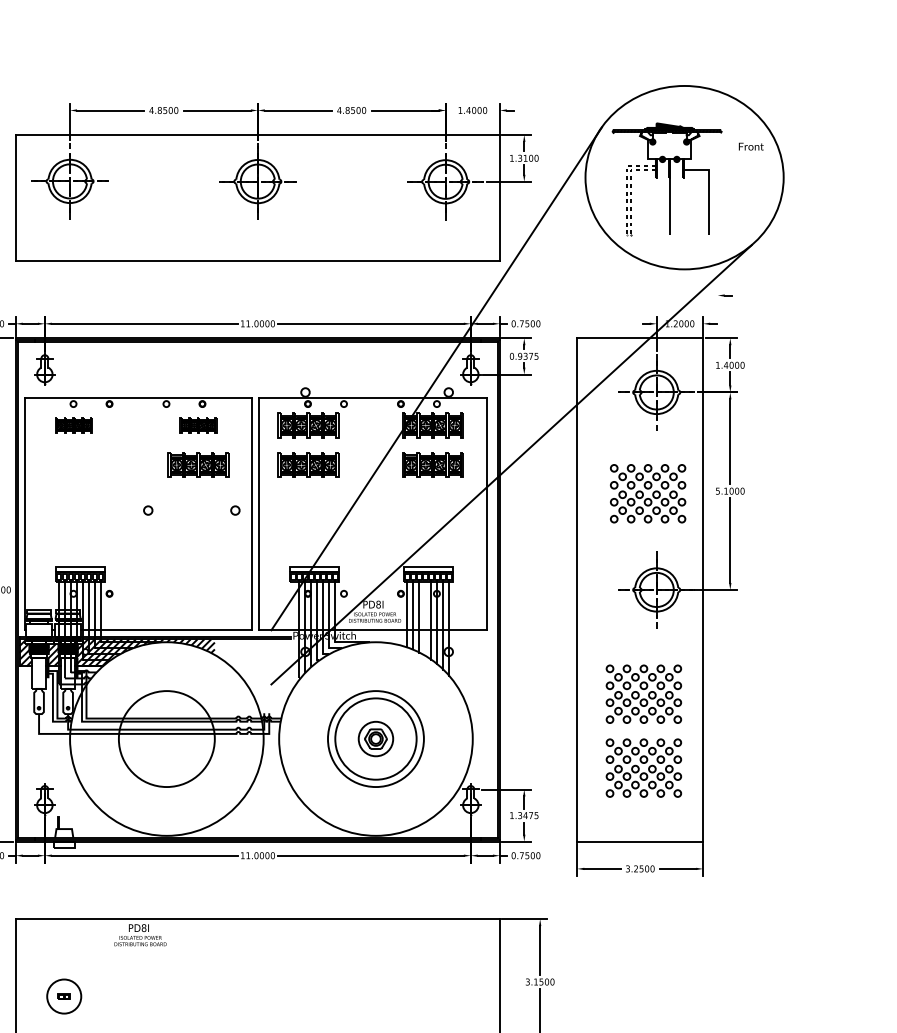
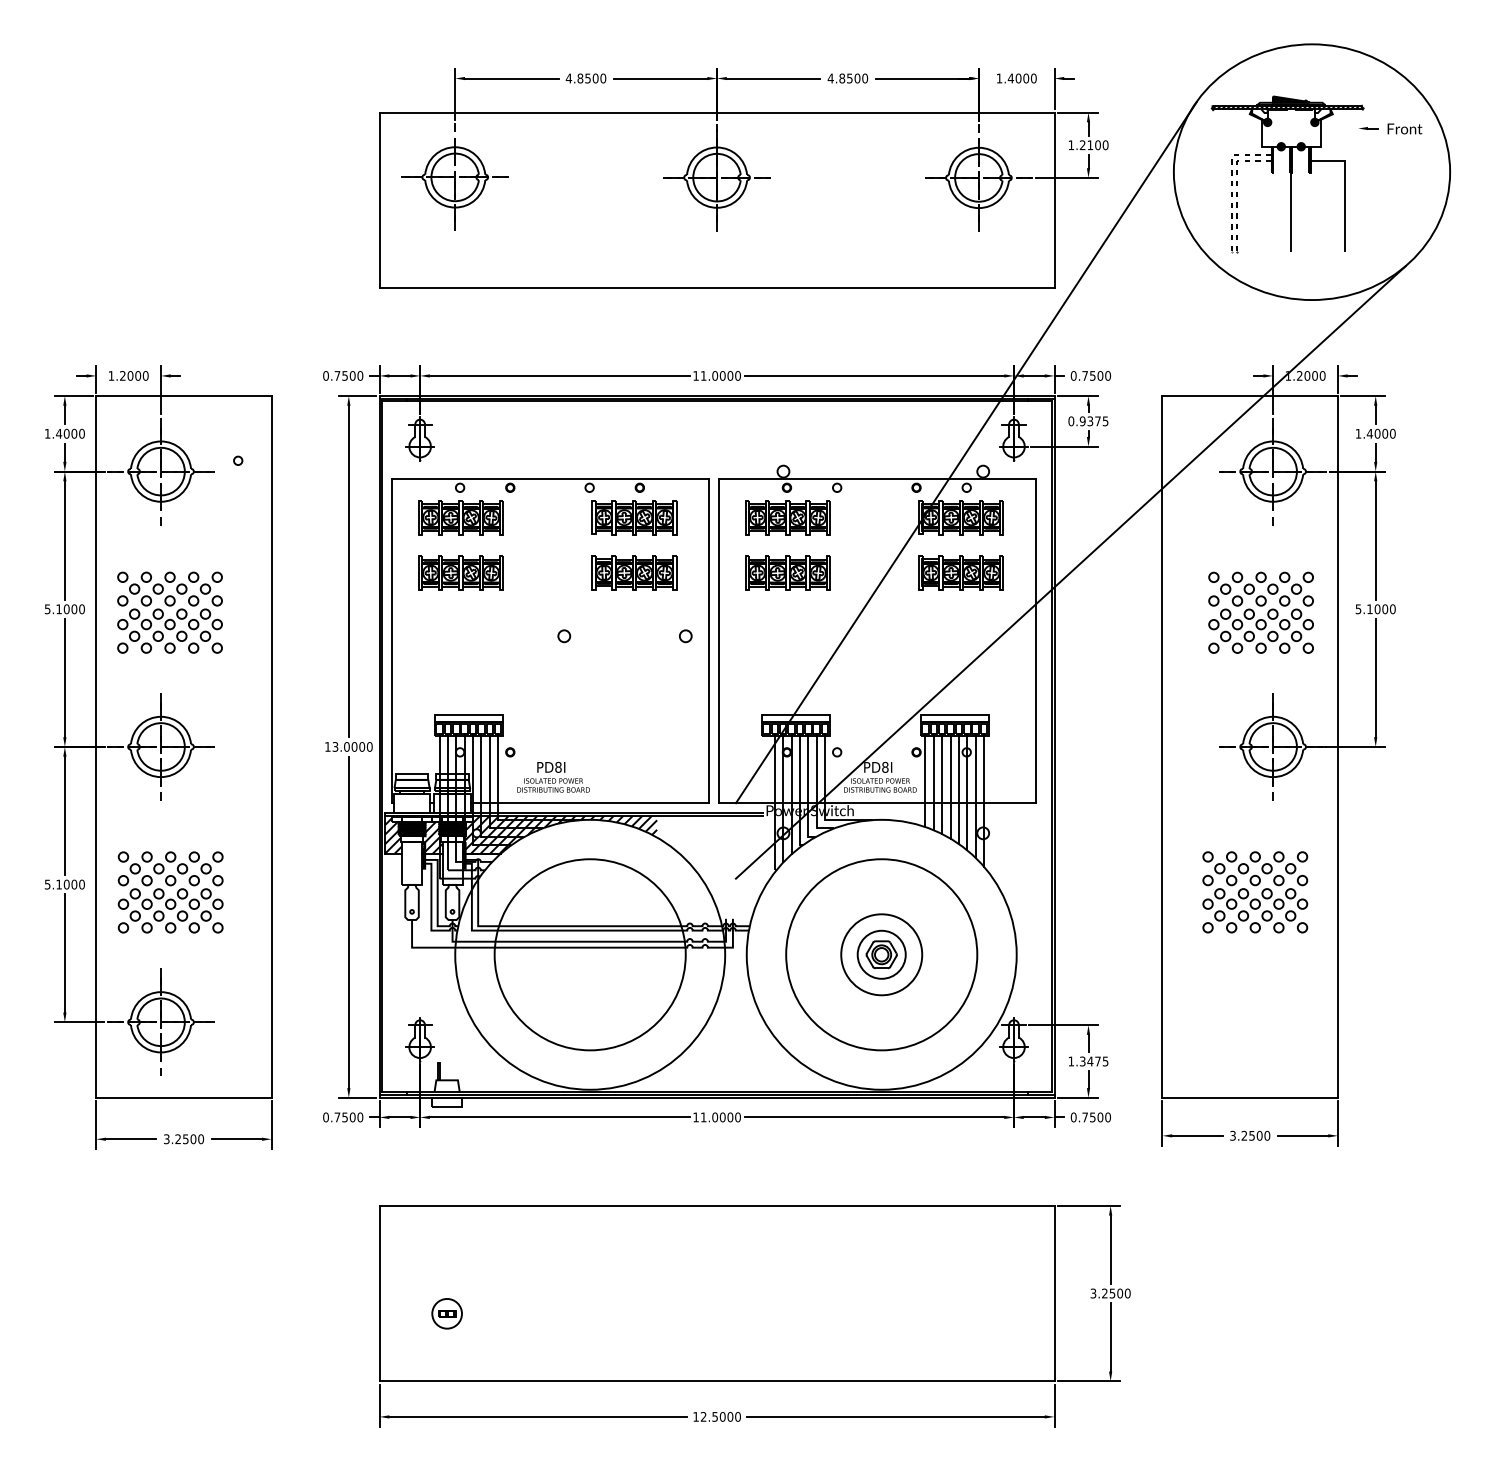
text: (519, 158) -> (1082, 145), 1.3100 -> 1.2100
line: (725, 295) -> (1368, 128), moved
part: (73, 425) -> (460, 517), size x1.67
part: (198, 425) -> (634, 517), size x1.67
part: (73, 464) -> (460, 572), added
line: (425, 617) -> (950, 785), added
circle: (166, 738) -> (589, 954), size x1.43
circle: (375, 738) -> (881, 954), size x0.71
circle: (375, 738) -> (881, 954), size x1.43
part: (644, 768) -> (1255, 995), removed
text: (140, 934) -> (553, 776), moved
text: (535, 981) -> (1104, 1293), 3.1500 -> 3.2500
circle: (63, 996) -> (446, 1313), size x0.62

